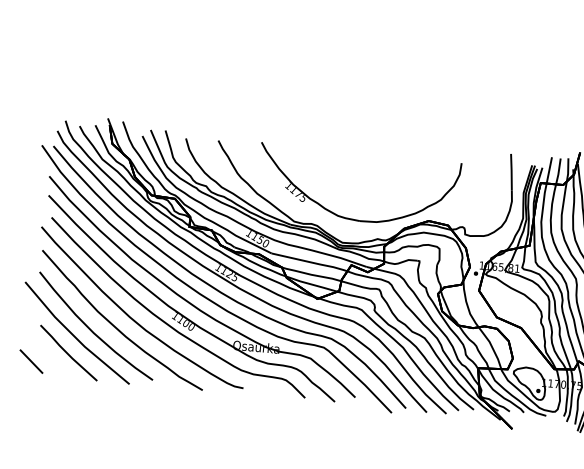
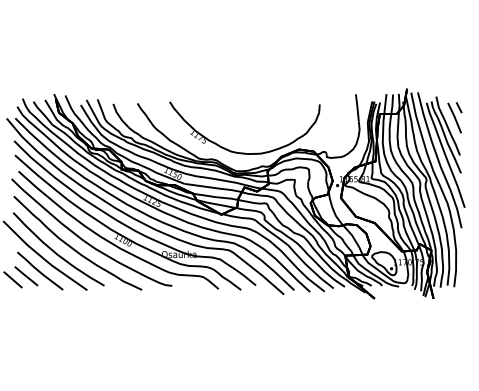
line: (49, 358) -> (26, 276), added

